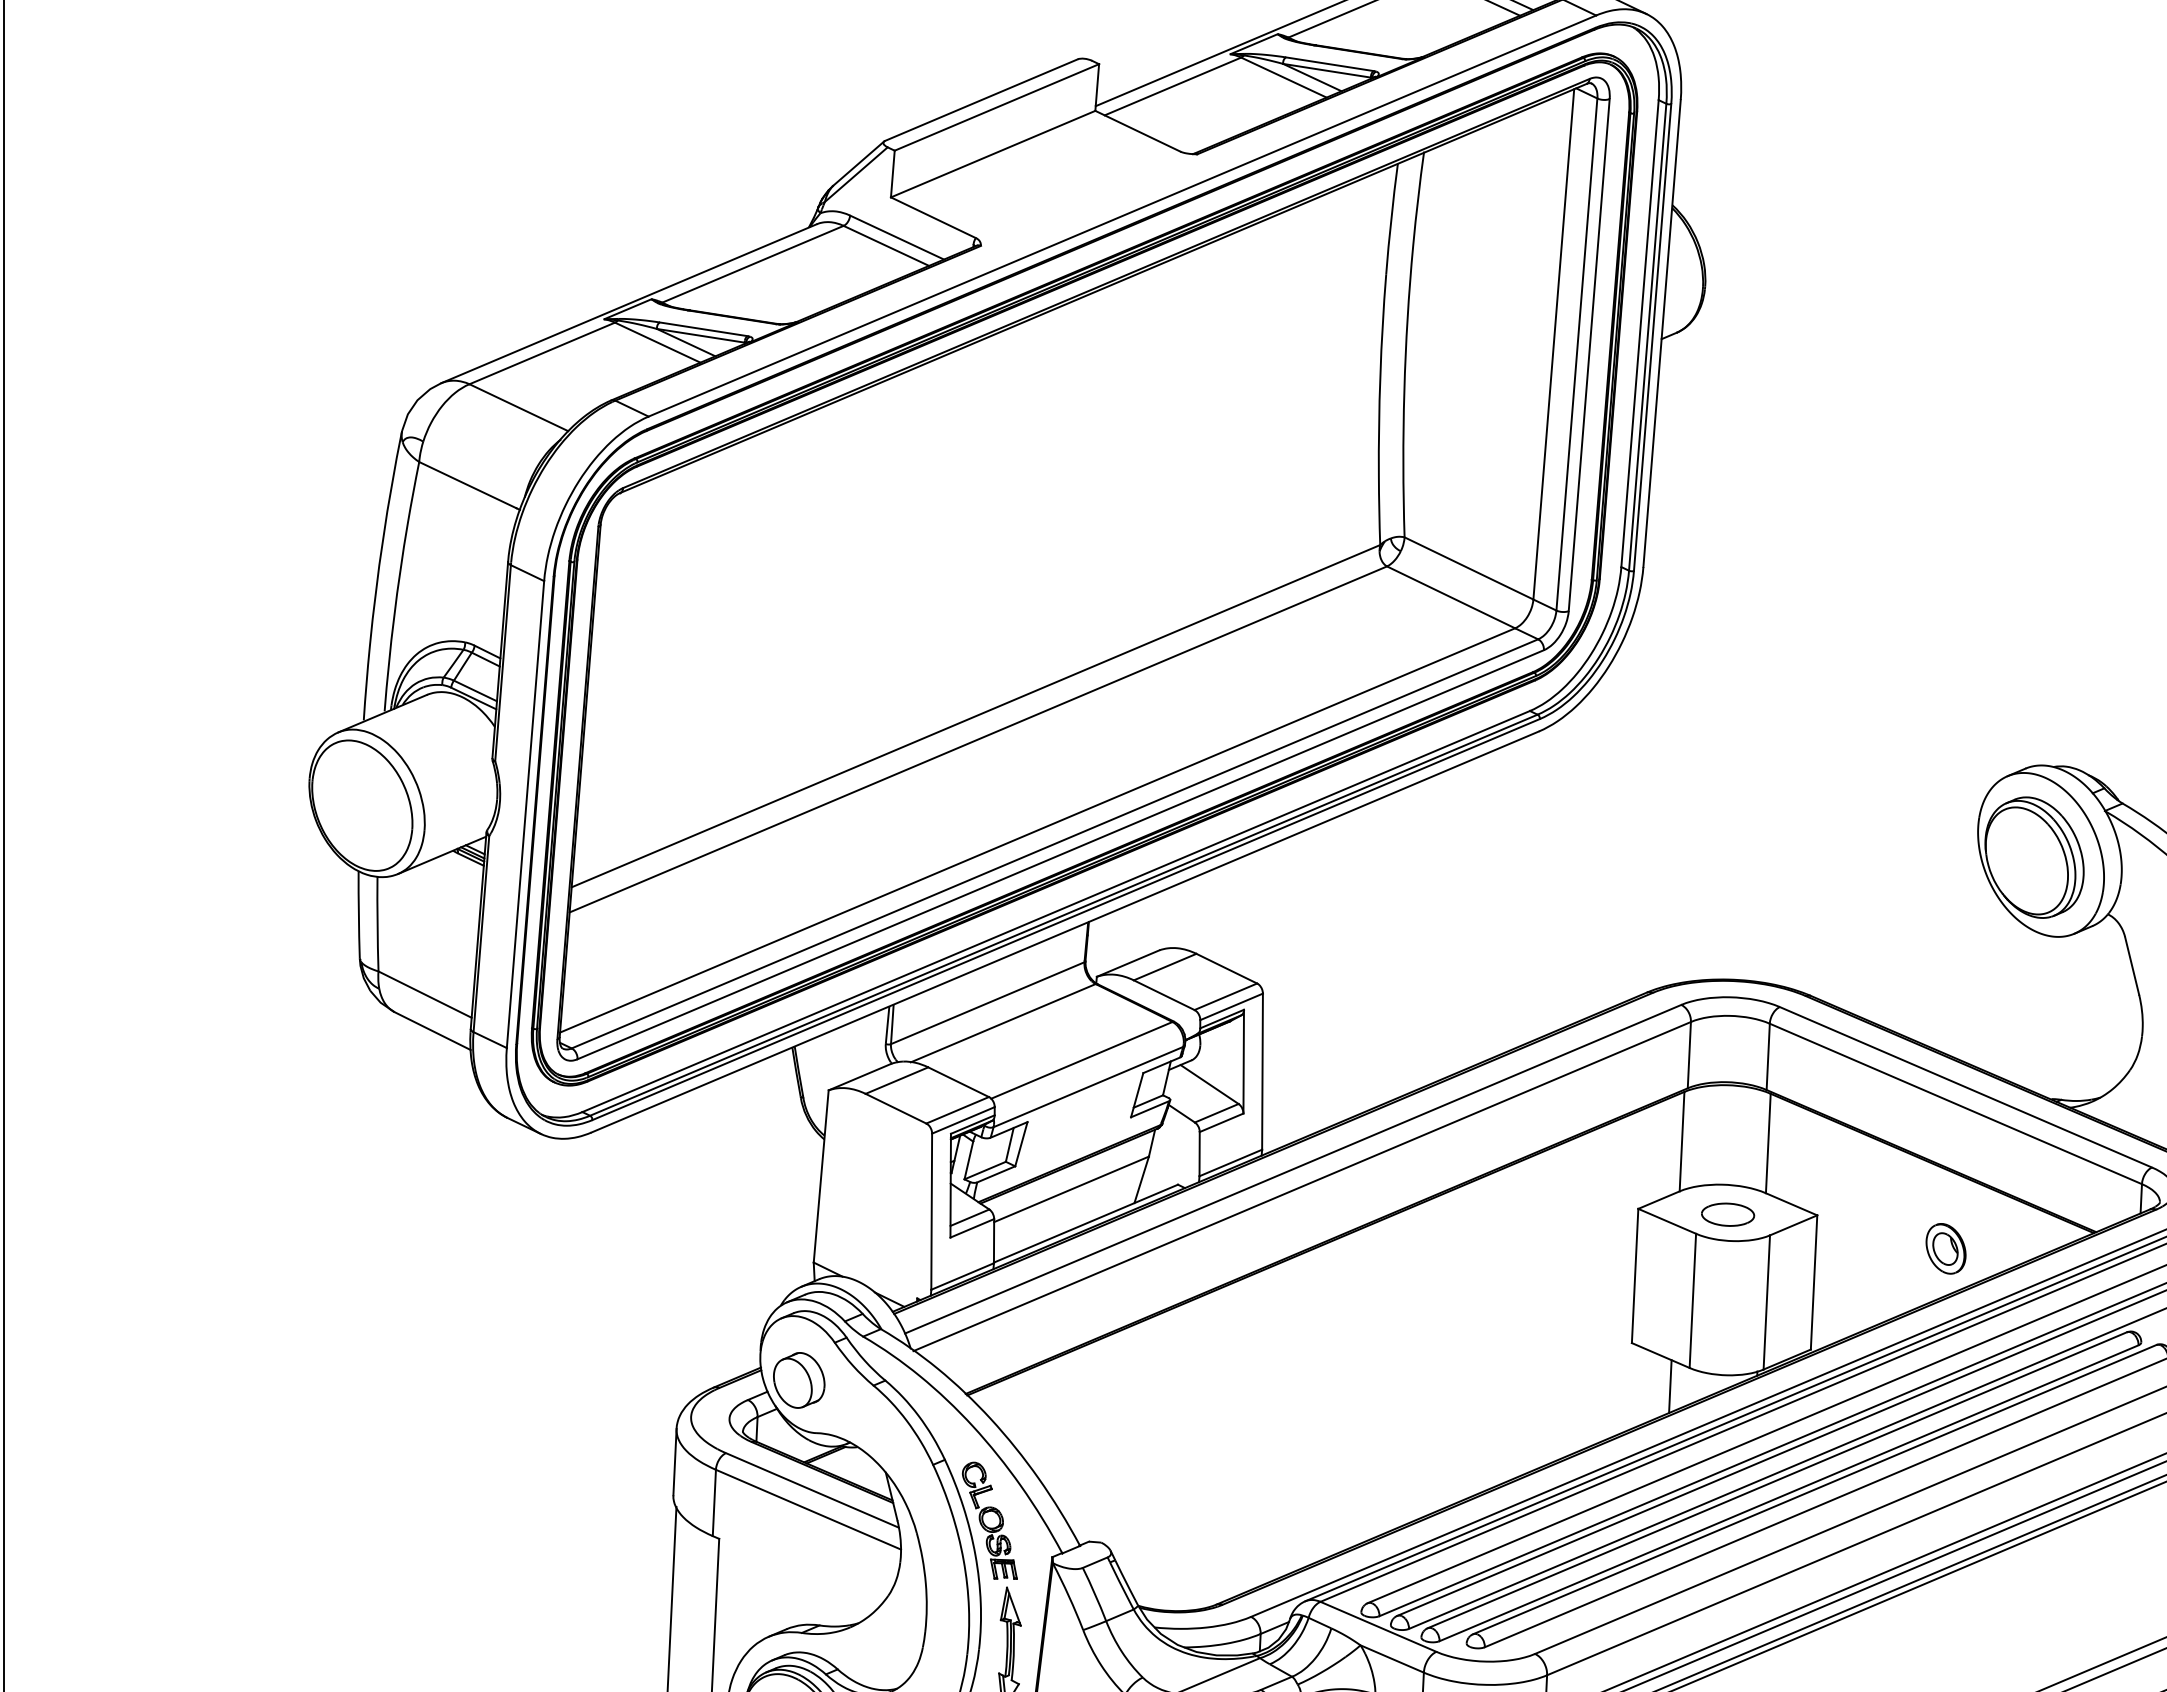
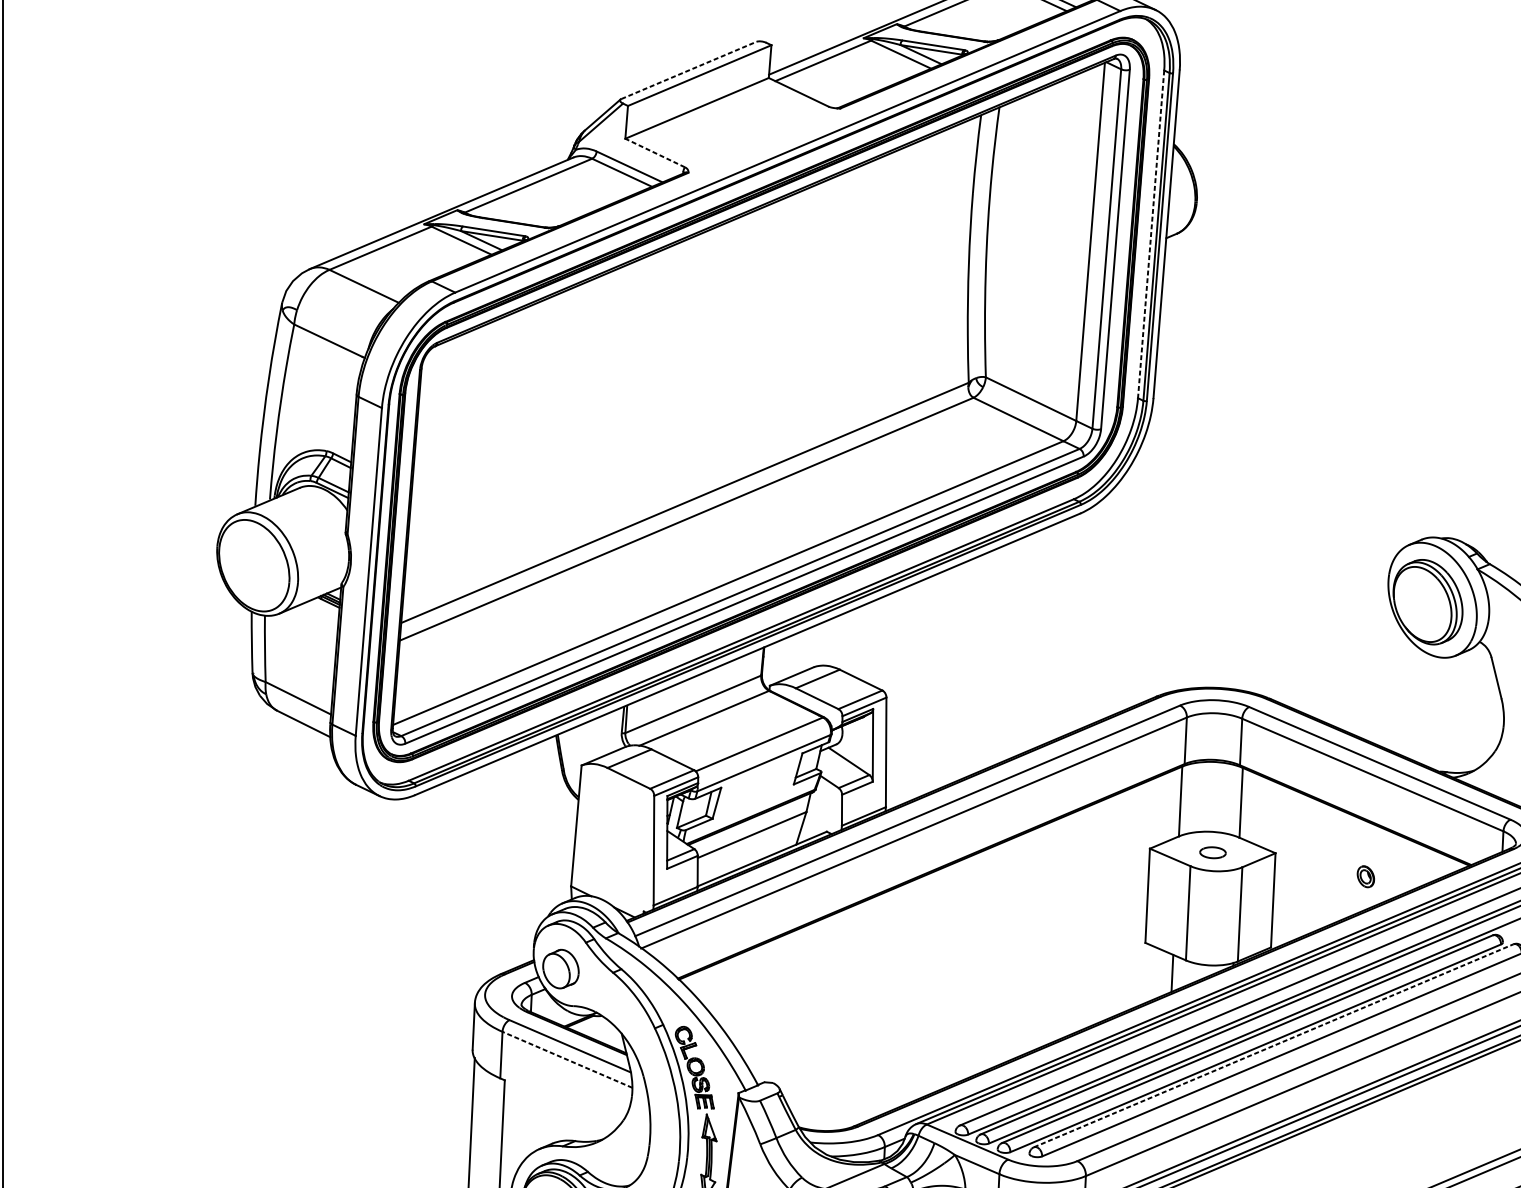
line: (981, 100) -> (688, 70), solid -> dashed
line: (932, 217) -> (654, 152), solid -> dashed
line: (1639, 334) -> (1150, 234), solid -> dashed
part: (1728, 1214) -> (1213, 852), size x0.7
part: (1945, 1248) -> (1365, 876), size x0.6
line: (1814, 1489) -> (1273, 1045), solid -> dashed
line: (808, 1509) -> (567, 1059), solid -> dashed

